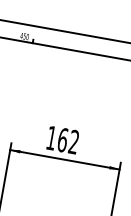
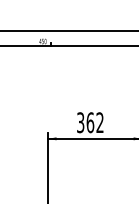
text: (51, 137) -> (80, 122), 162 -> 362

